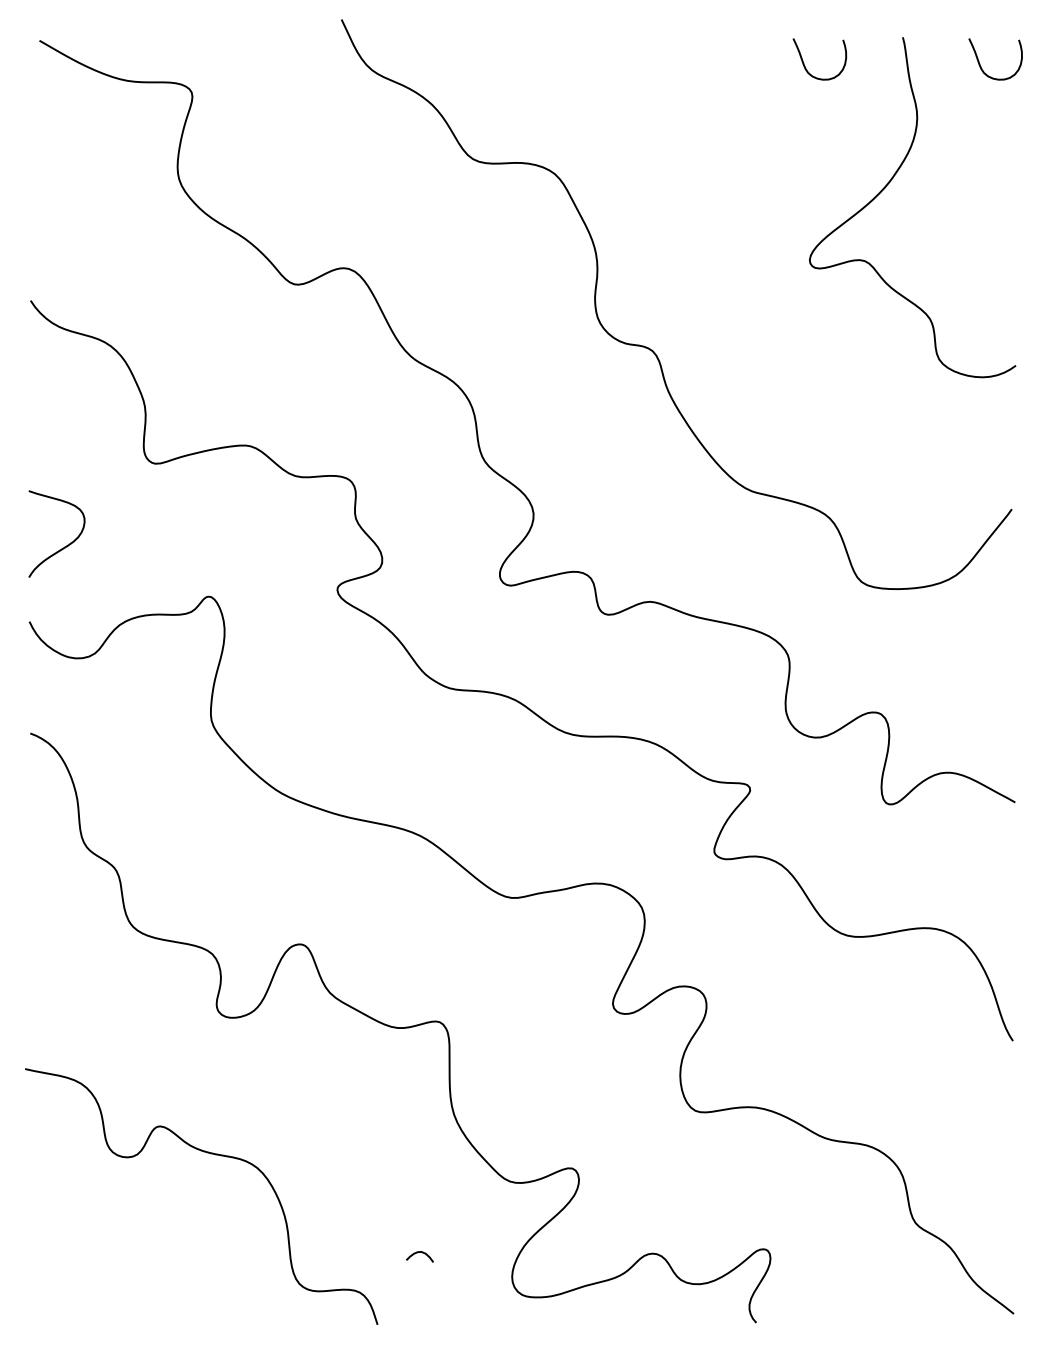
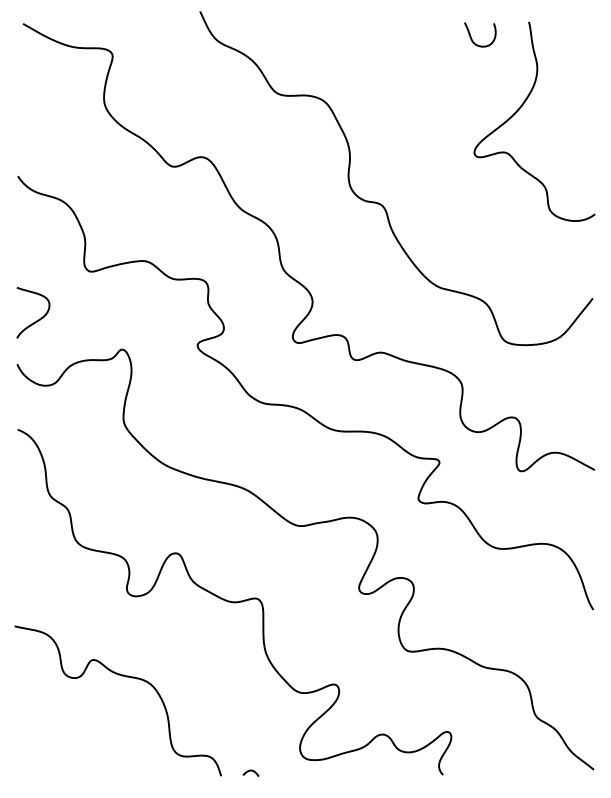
curve: (982, 65) -> (575, 38), removed
curve: (419, 1253) -> (250, 771), moved

